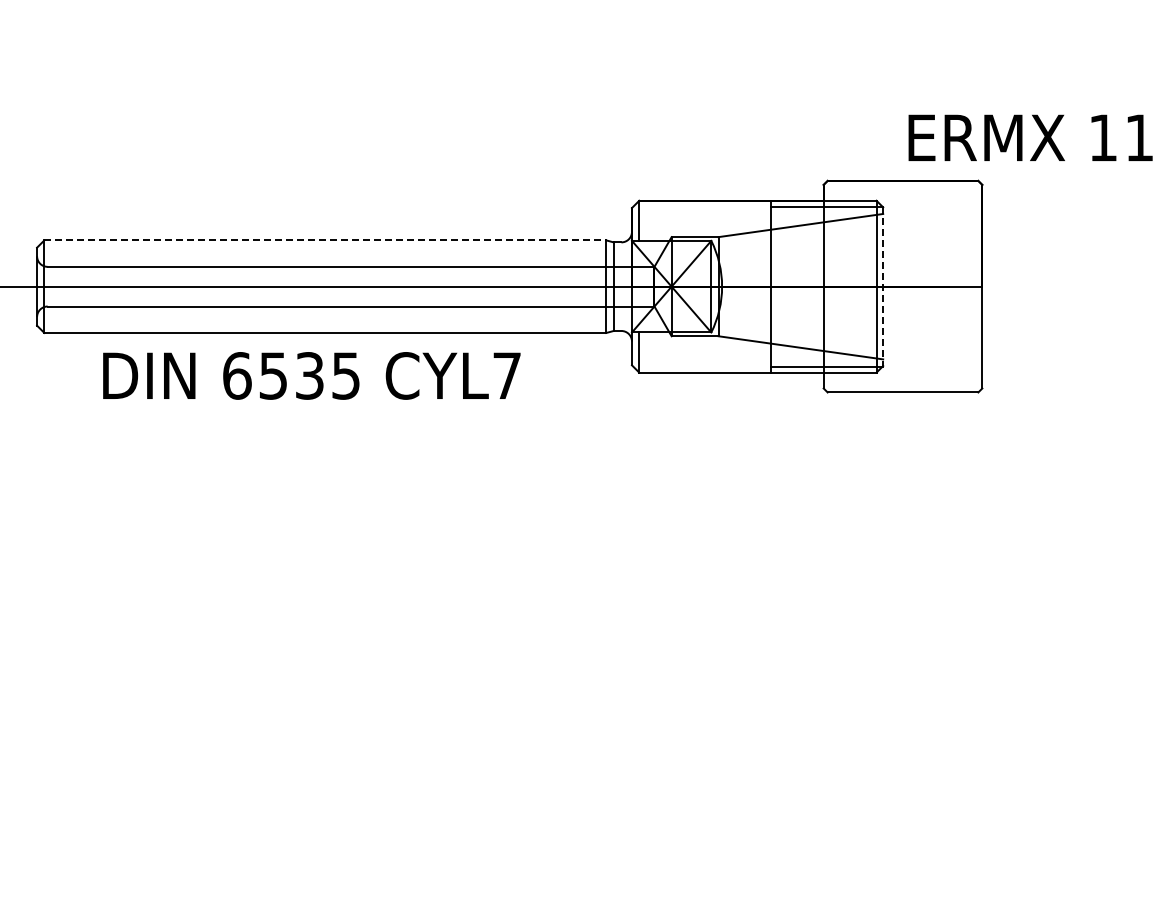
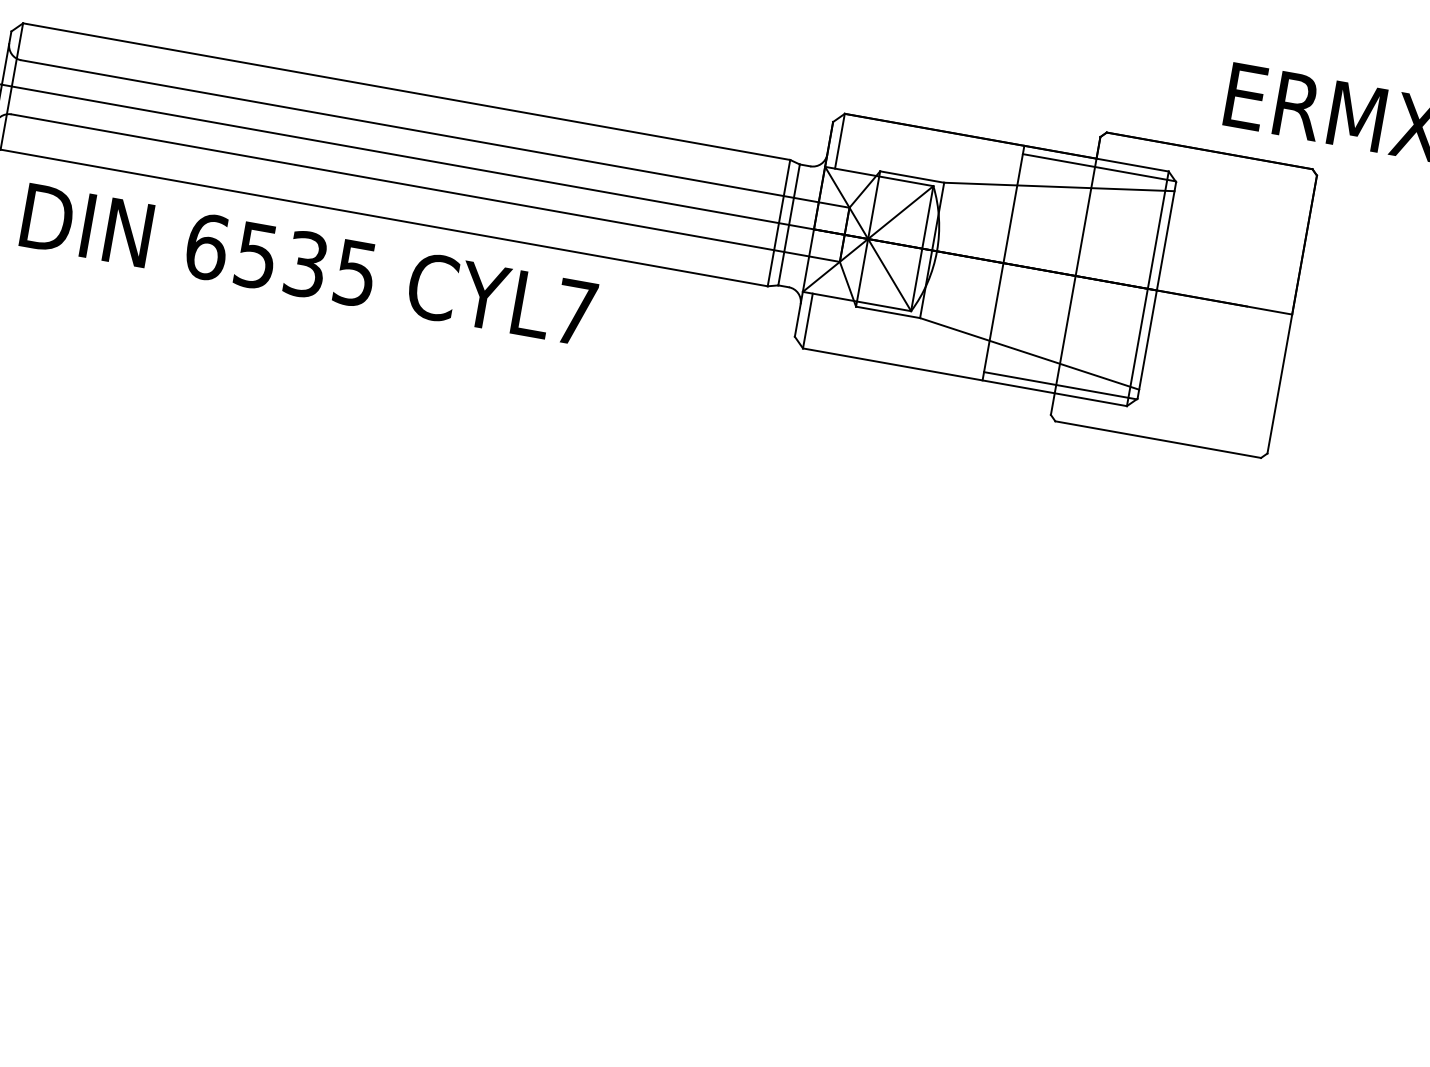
line: (325, 240) -> (406, 91), dashed -> solid
line: (883, 287) -> (1157, 291), dashed -> solid
text: (311, 375) -> (308, 264), moved

